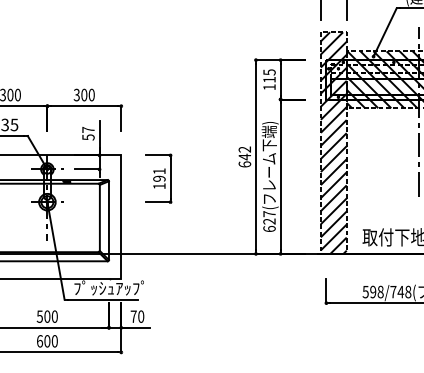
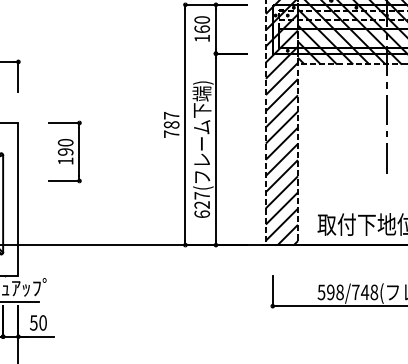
text: (269, 75) -> (202, 23), 115 -> 160
text: (244, 156) -> (171, 124), 642 -> 787
text: (159, 171) -> (65, 142), 191 -> 190
text: (133, 316) -> (33, 322), 70 -> 50

